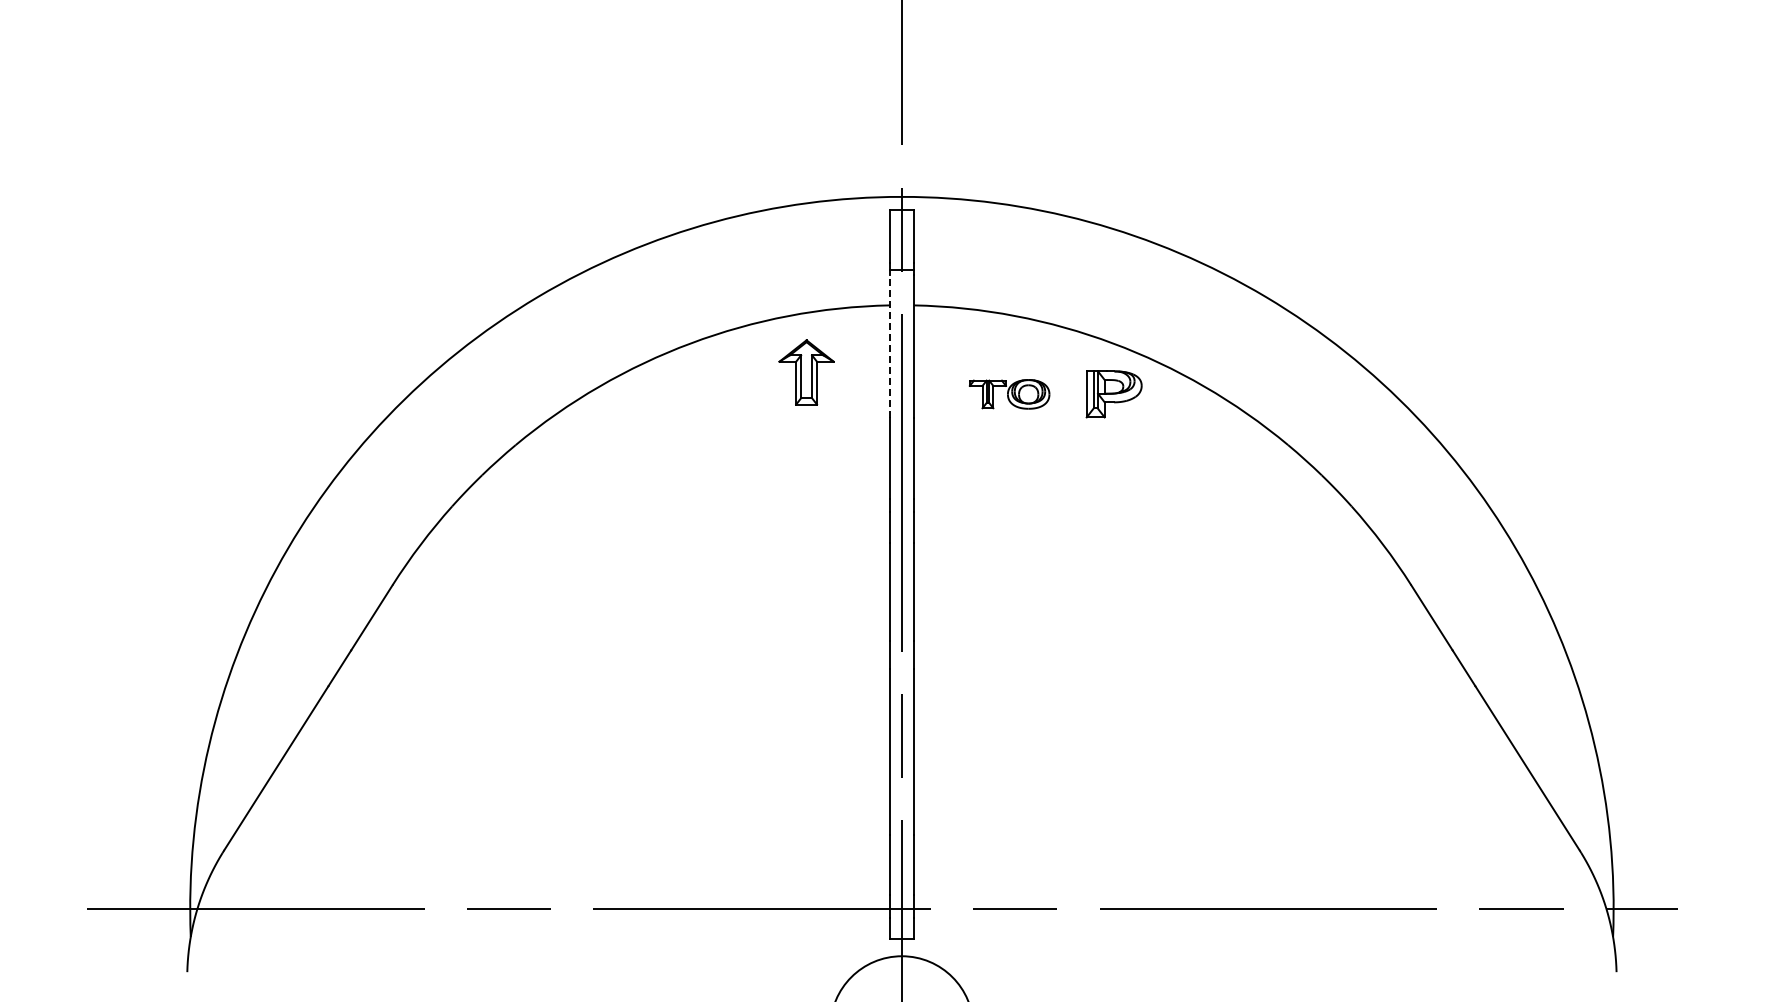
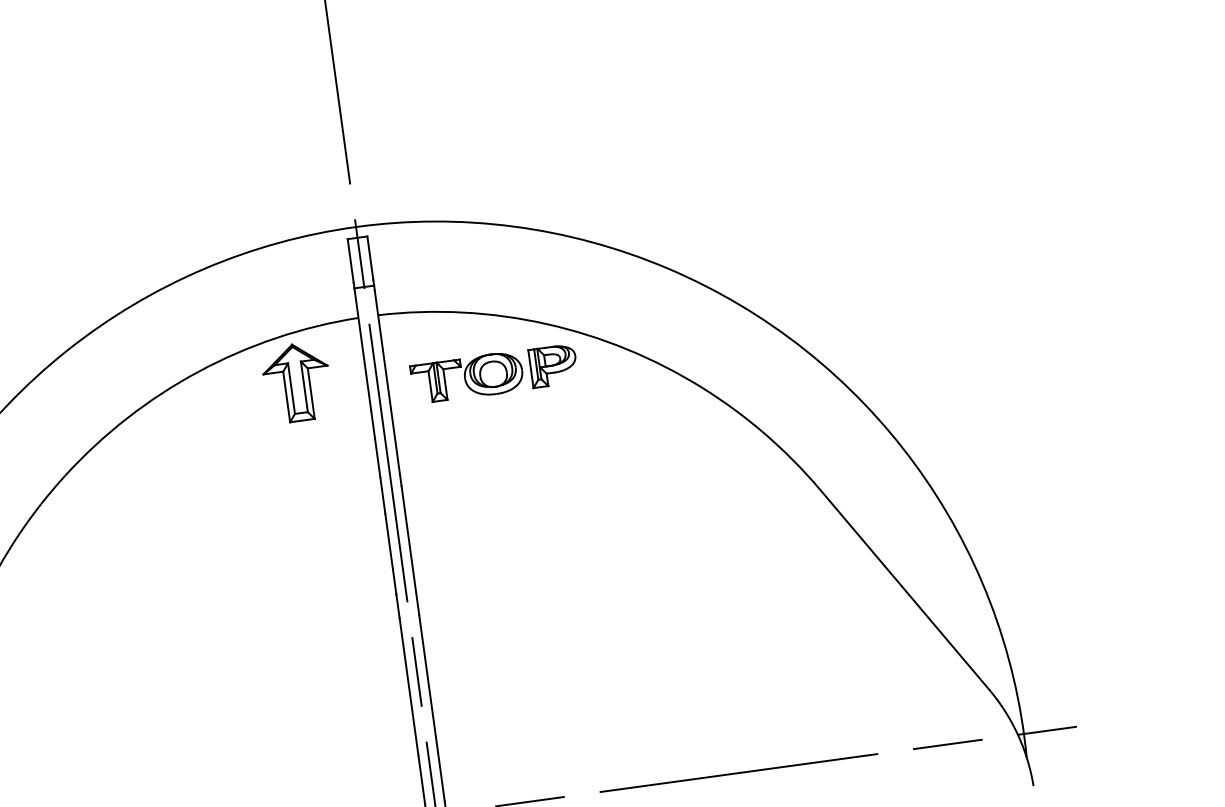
line: (890, 345) -> (363, 350), dashed -> solid
part: (806, 372) -> (297, 382), size x1.43
part: (1009, 394) -> (467, 377), size x1.67

